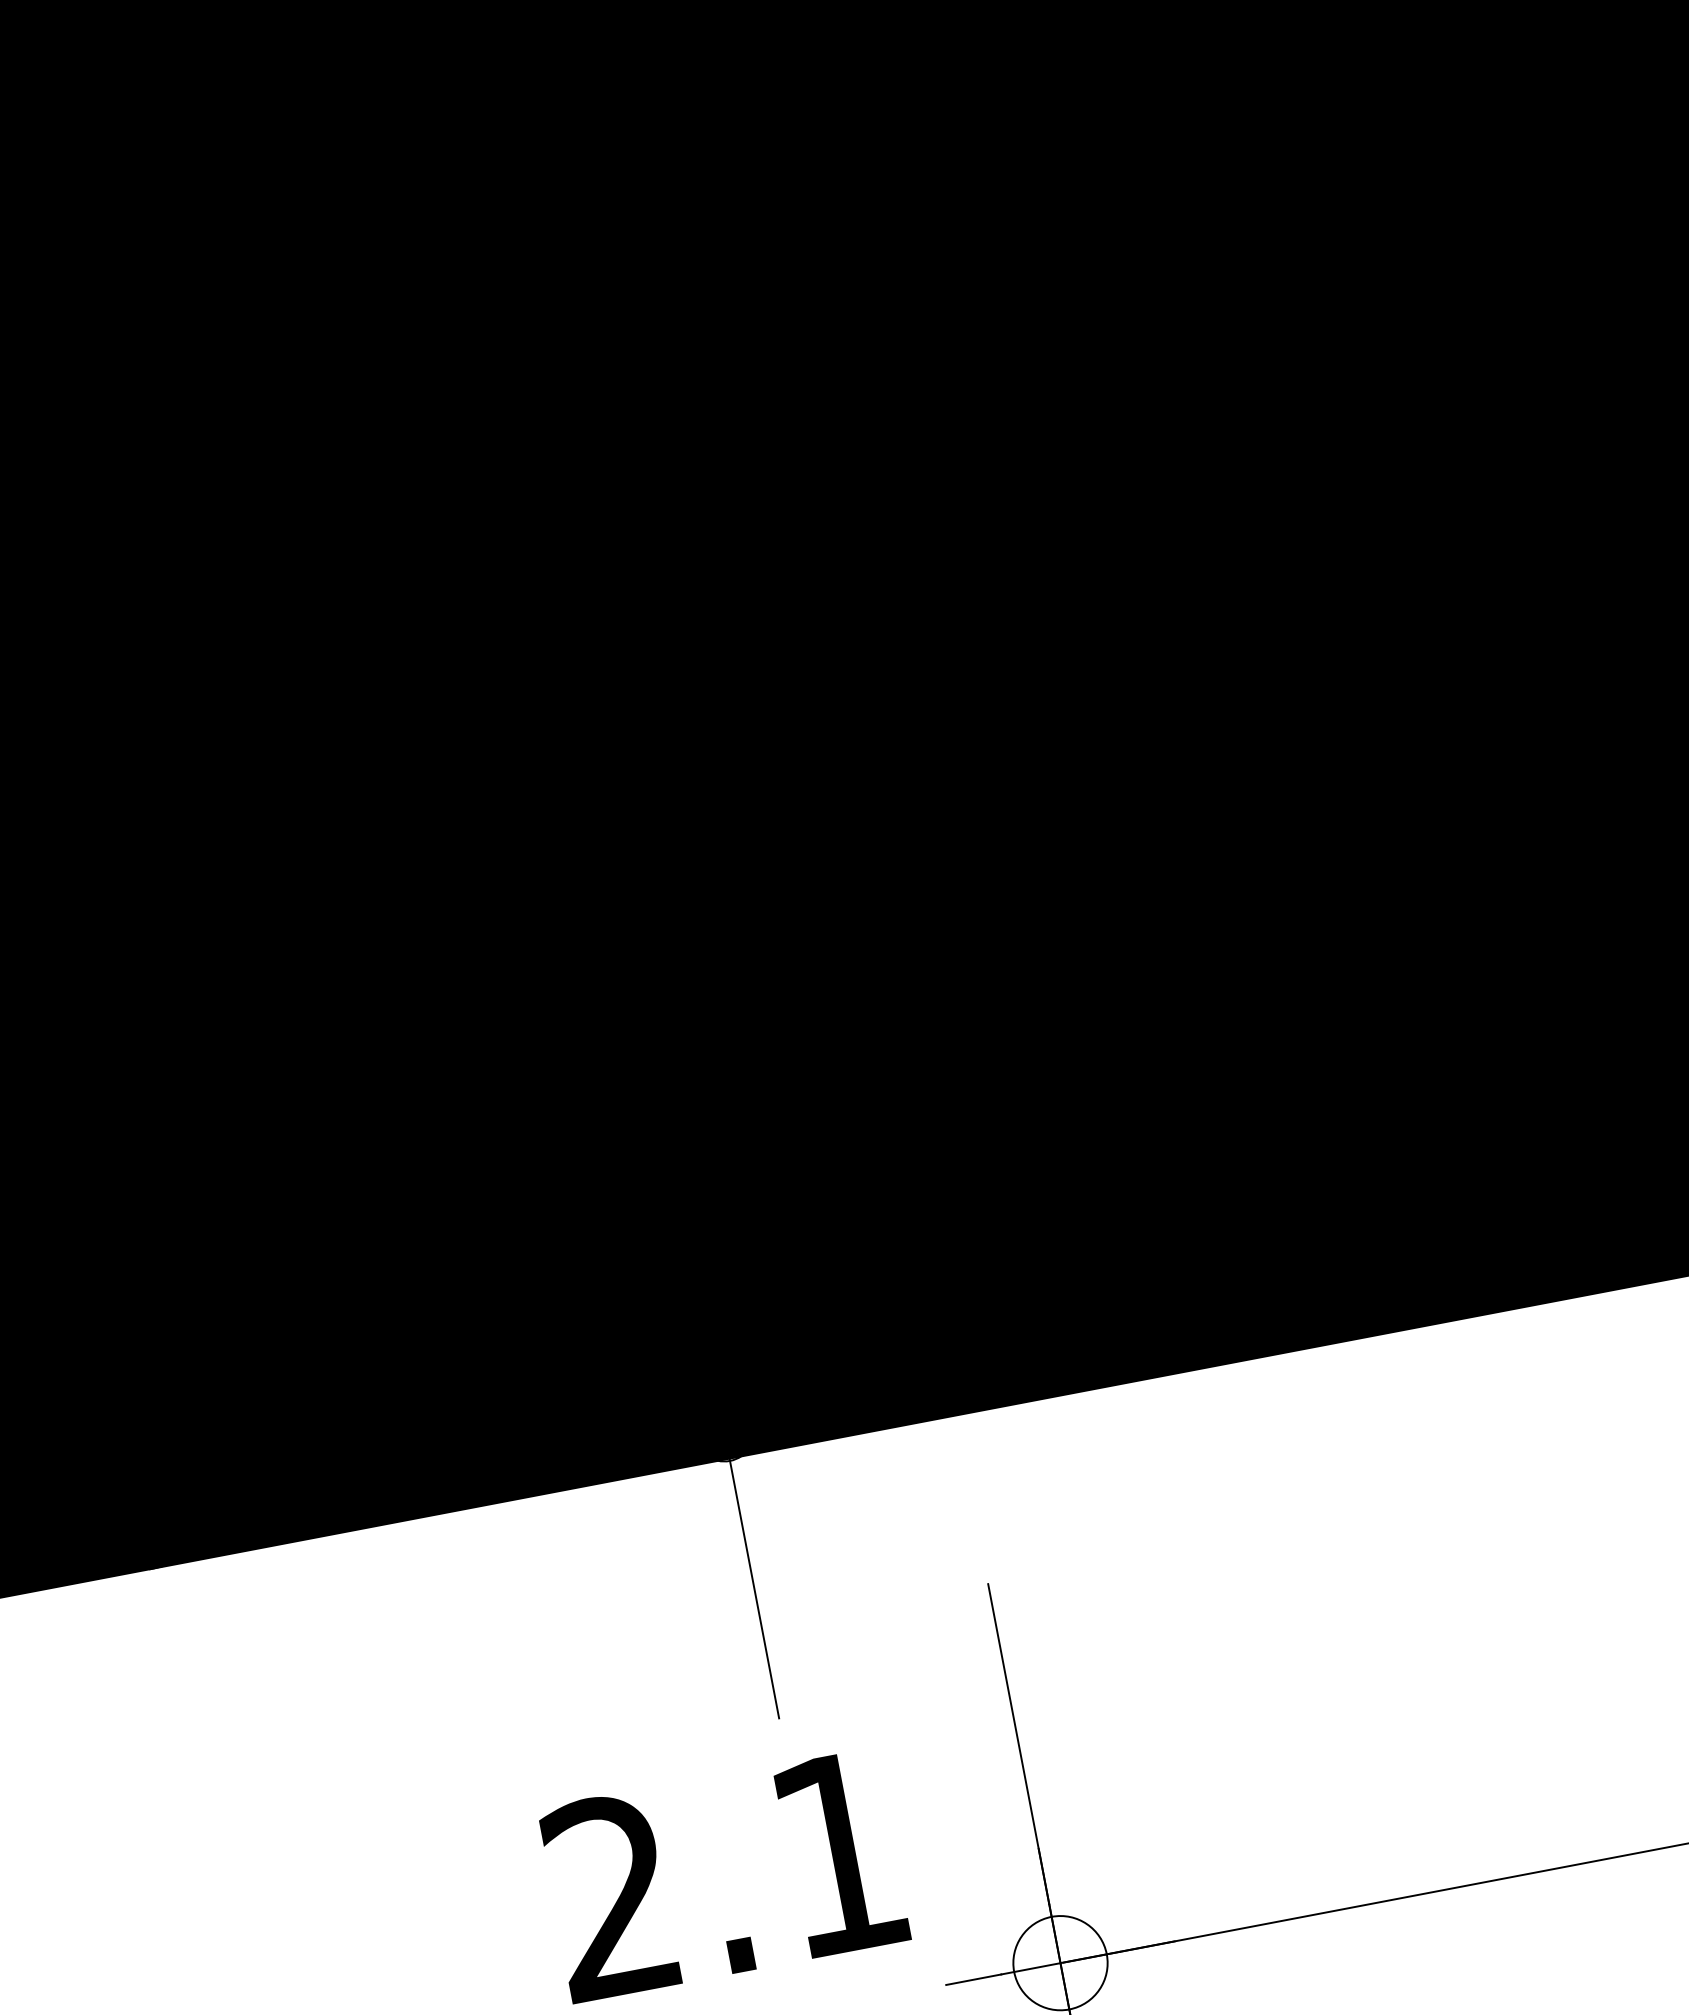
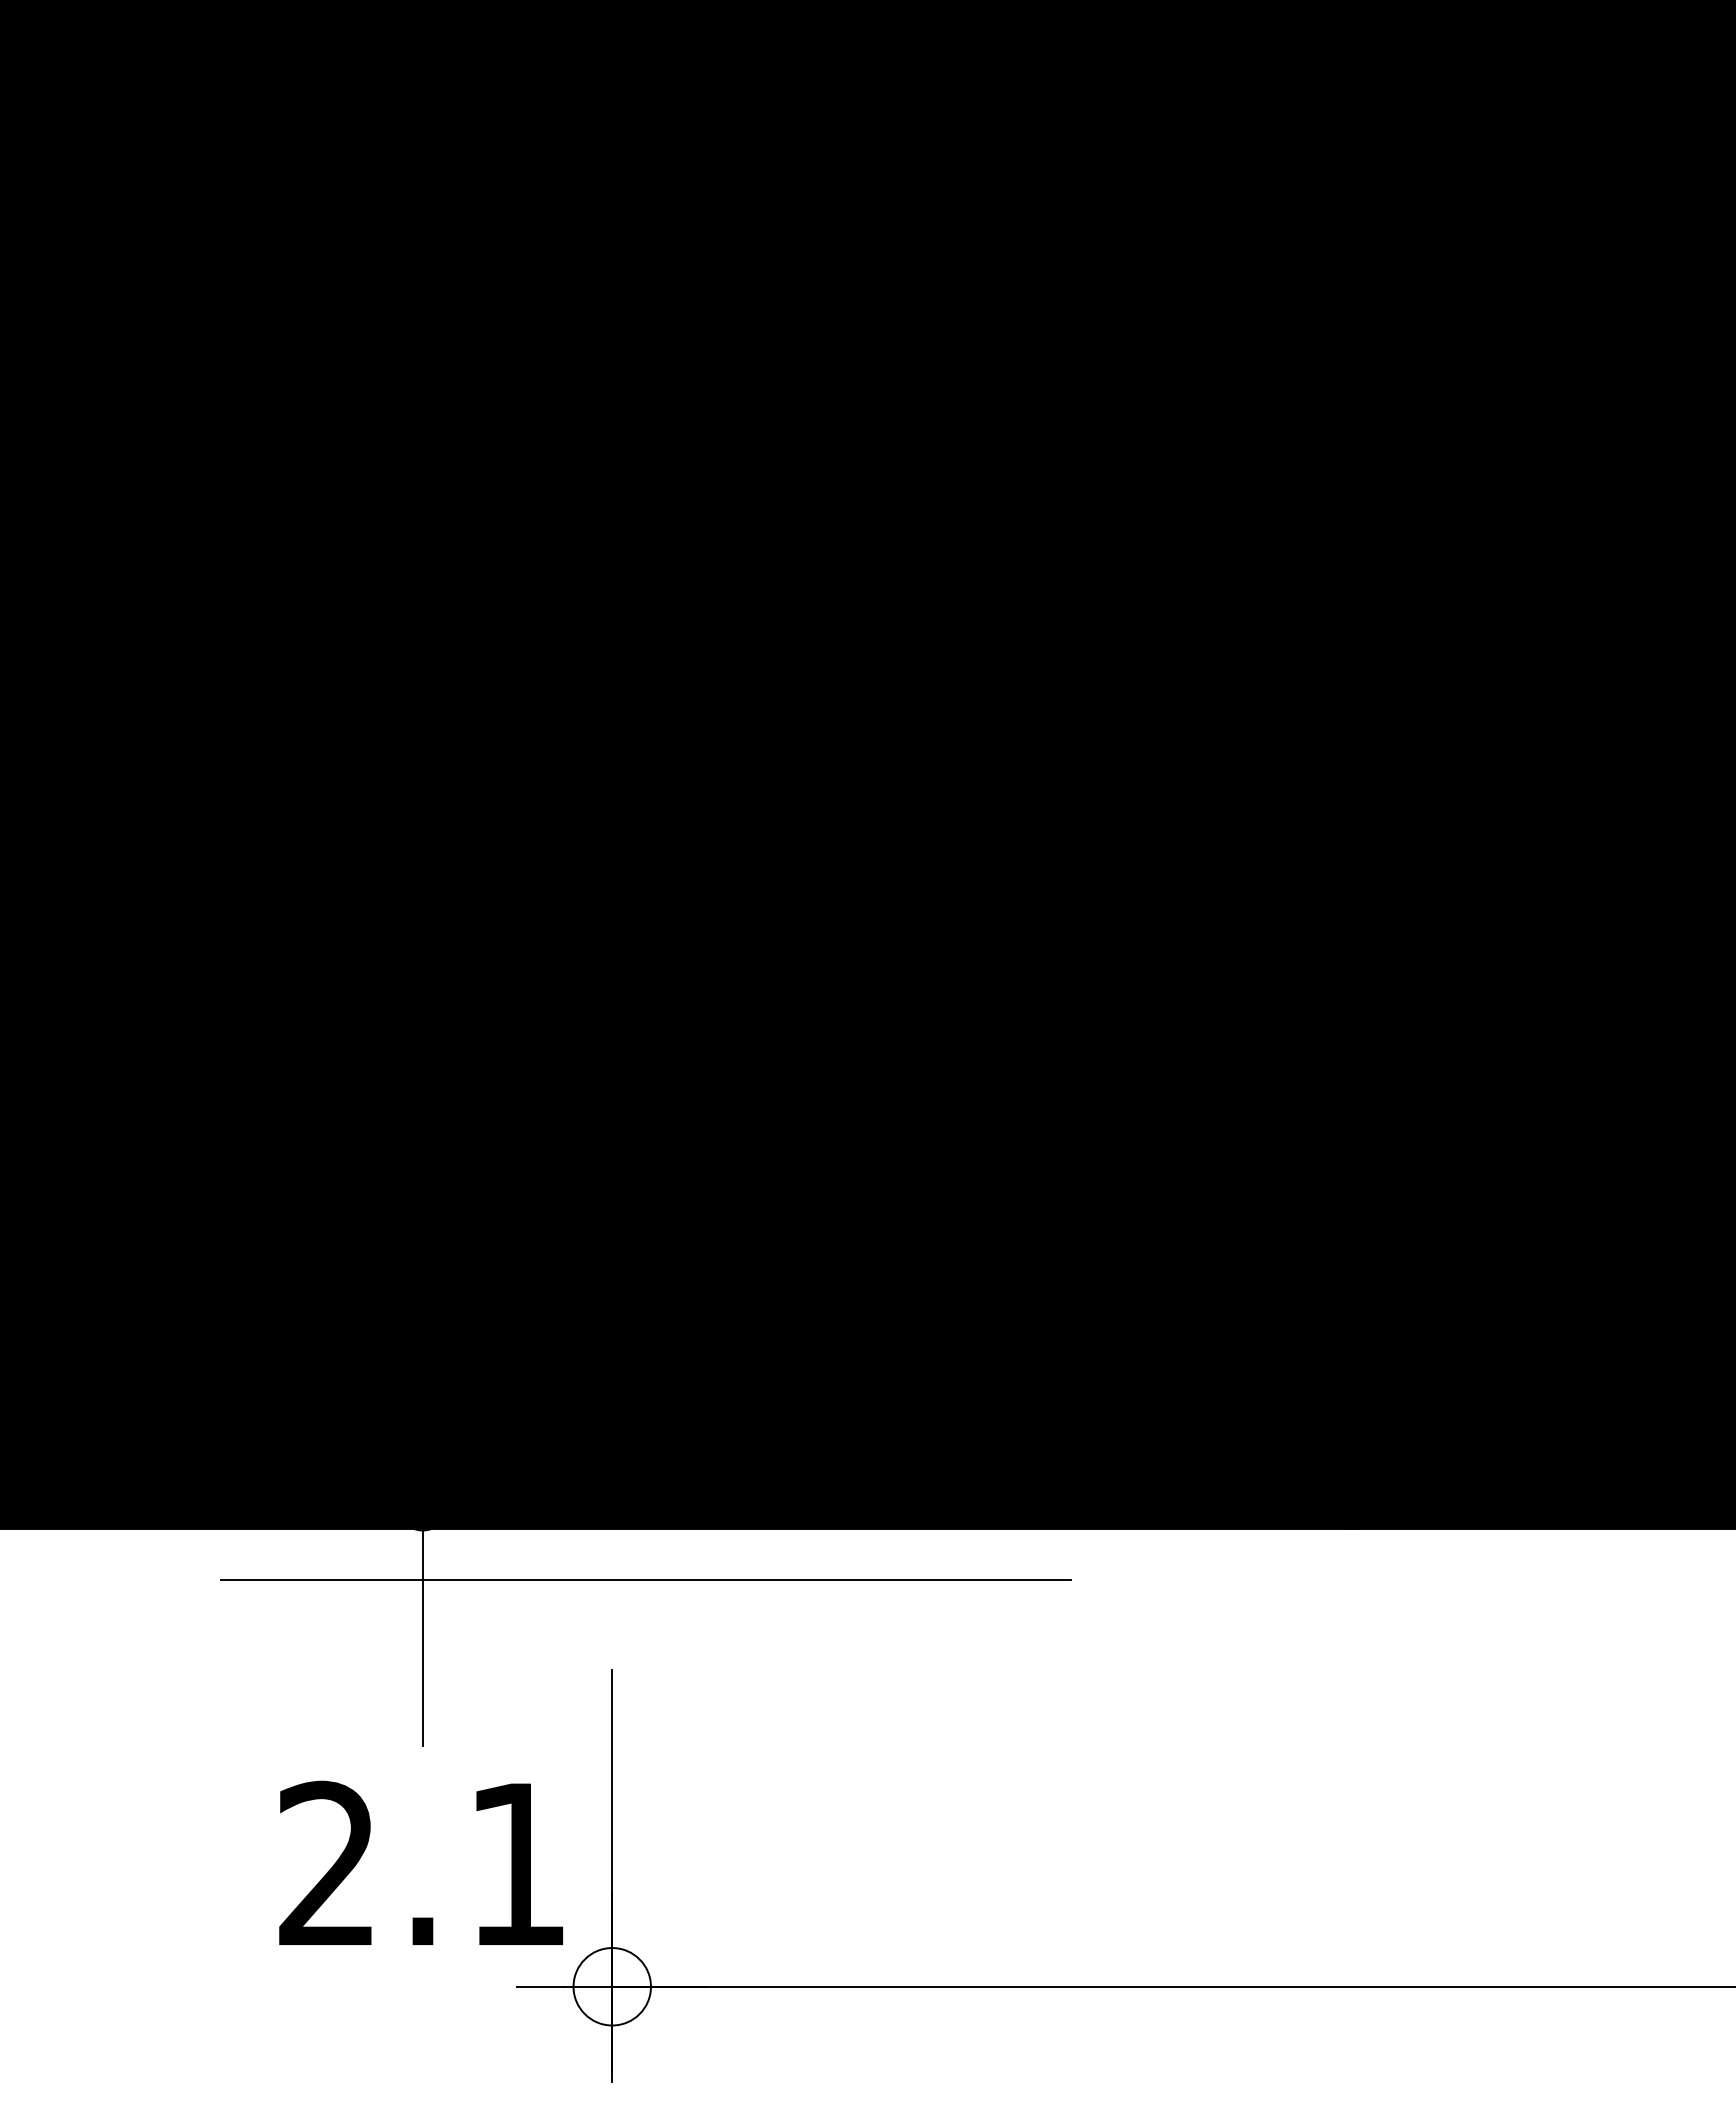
line: (1007, 1468) -> (645, 1579), added
text: (722, 1873) -> (420, 1862), moved

